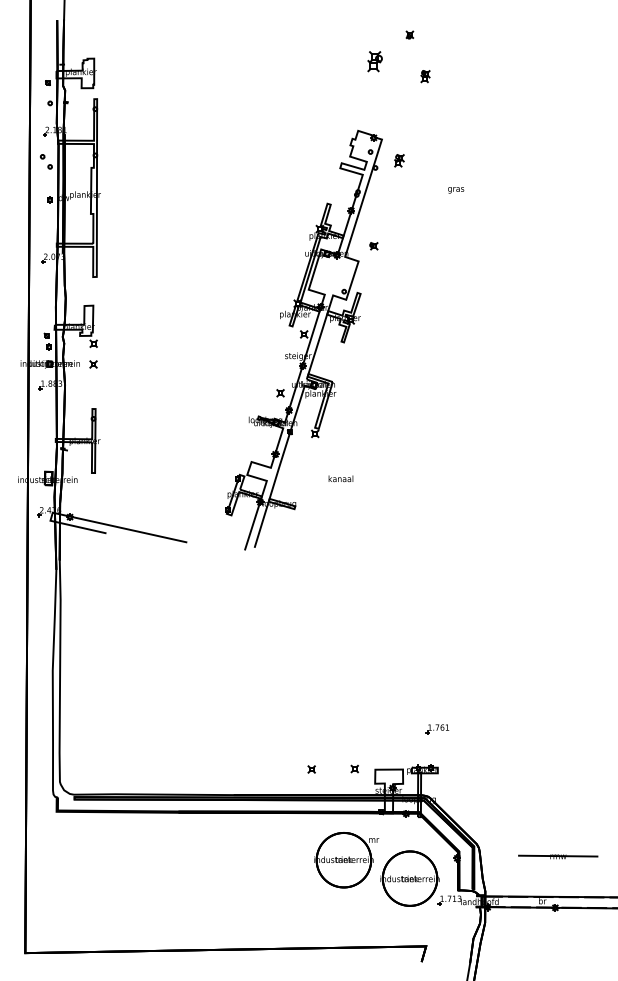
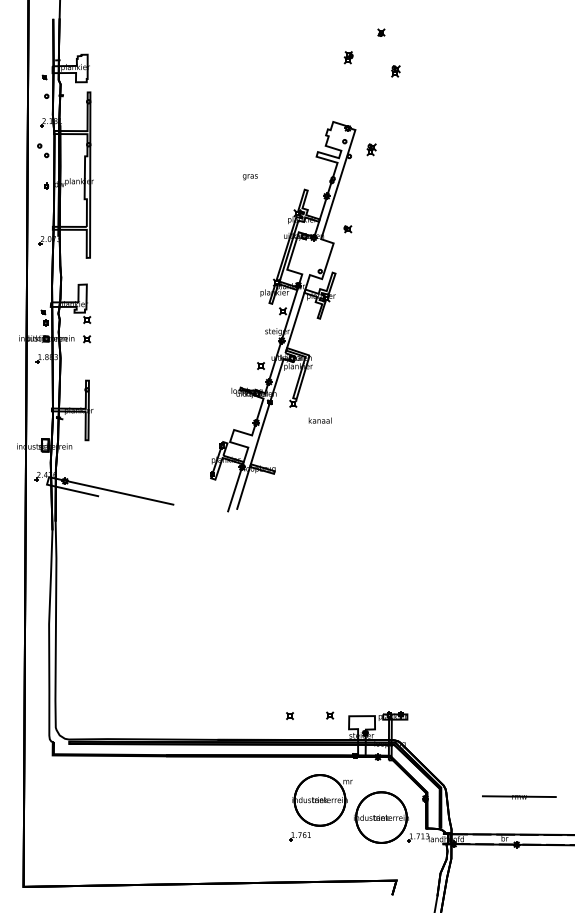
part: (374, 61) -> (348, 57), size x0.62
text: (455, 190) -> (249, 177), moved
text: (340, 478) -> (319, 420), moved
part: (436, 729) -> (299, 836), moved

